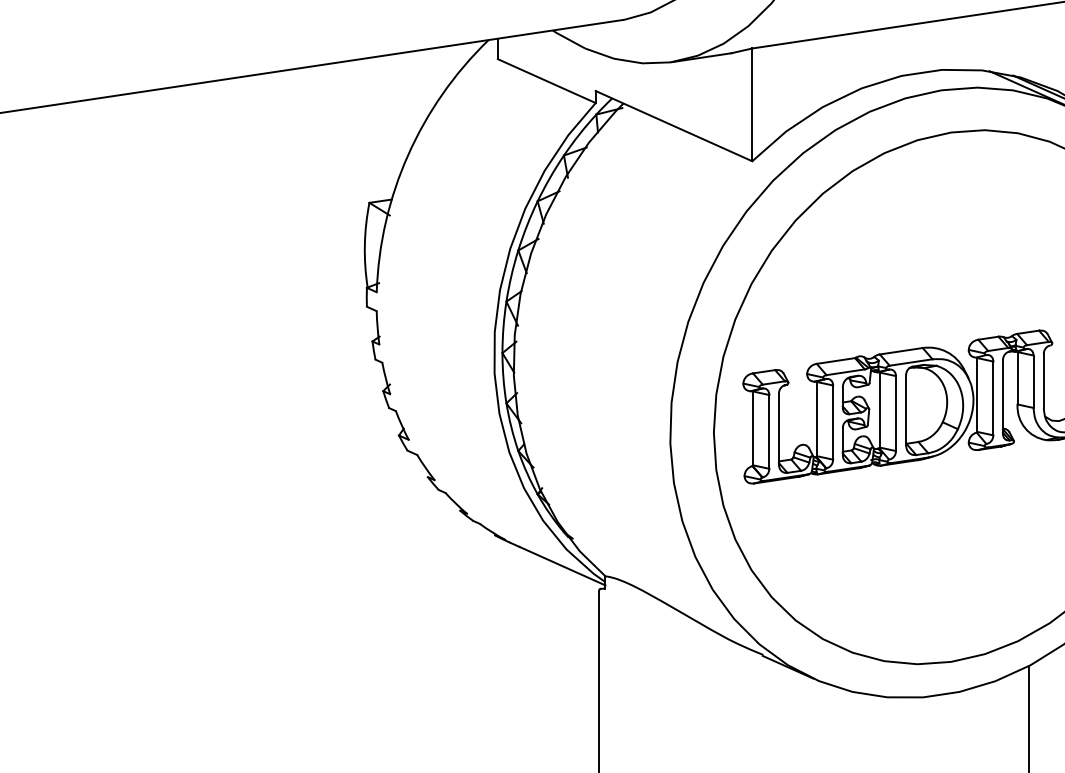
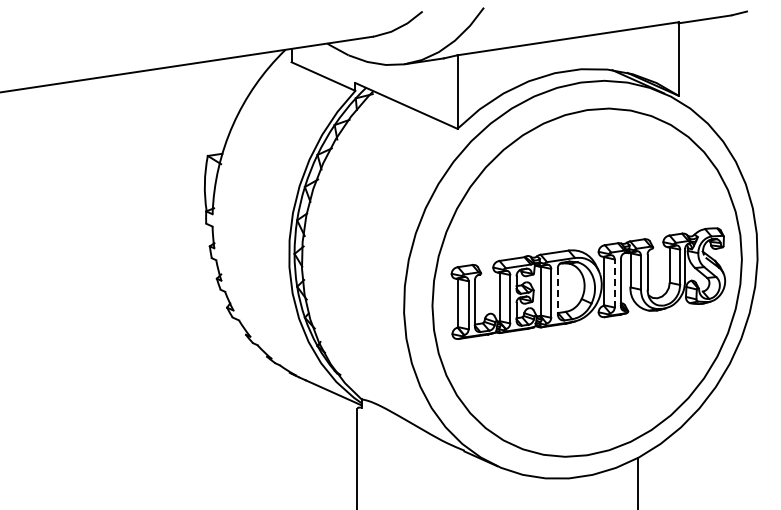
line: (993, 398) -> (614, 283), solid -> dashed
line: (905, 410) -> (557, 291), solid -> dashed

